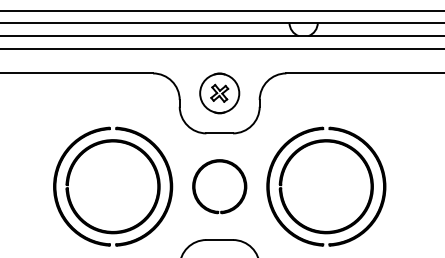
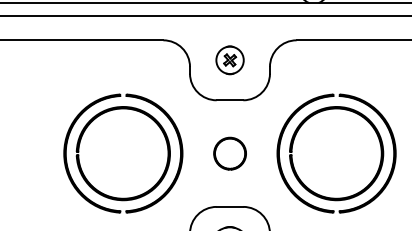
part: (219, 93) -> (229, 60), size x0.7
part: (219, 186) -> (229, 153), size x0.6

